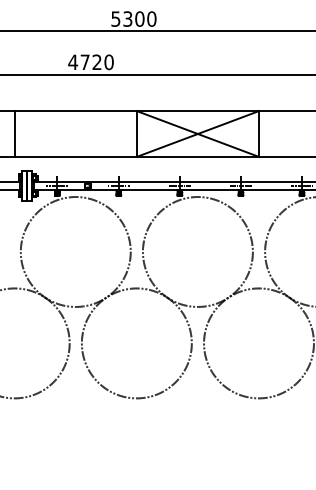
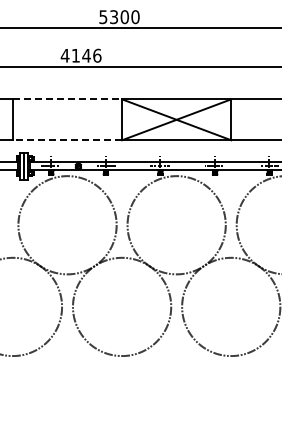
text: (97, 62) -> (86, 55), 4720 -> 4146
line: (75, 111) -> (67, 99), solid -> dashed
line: (75, 157) -> (67, 140), solid -> dashed

